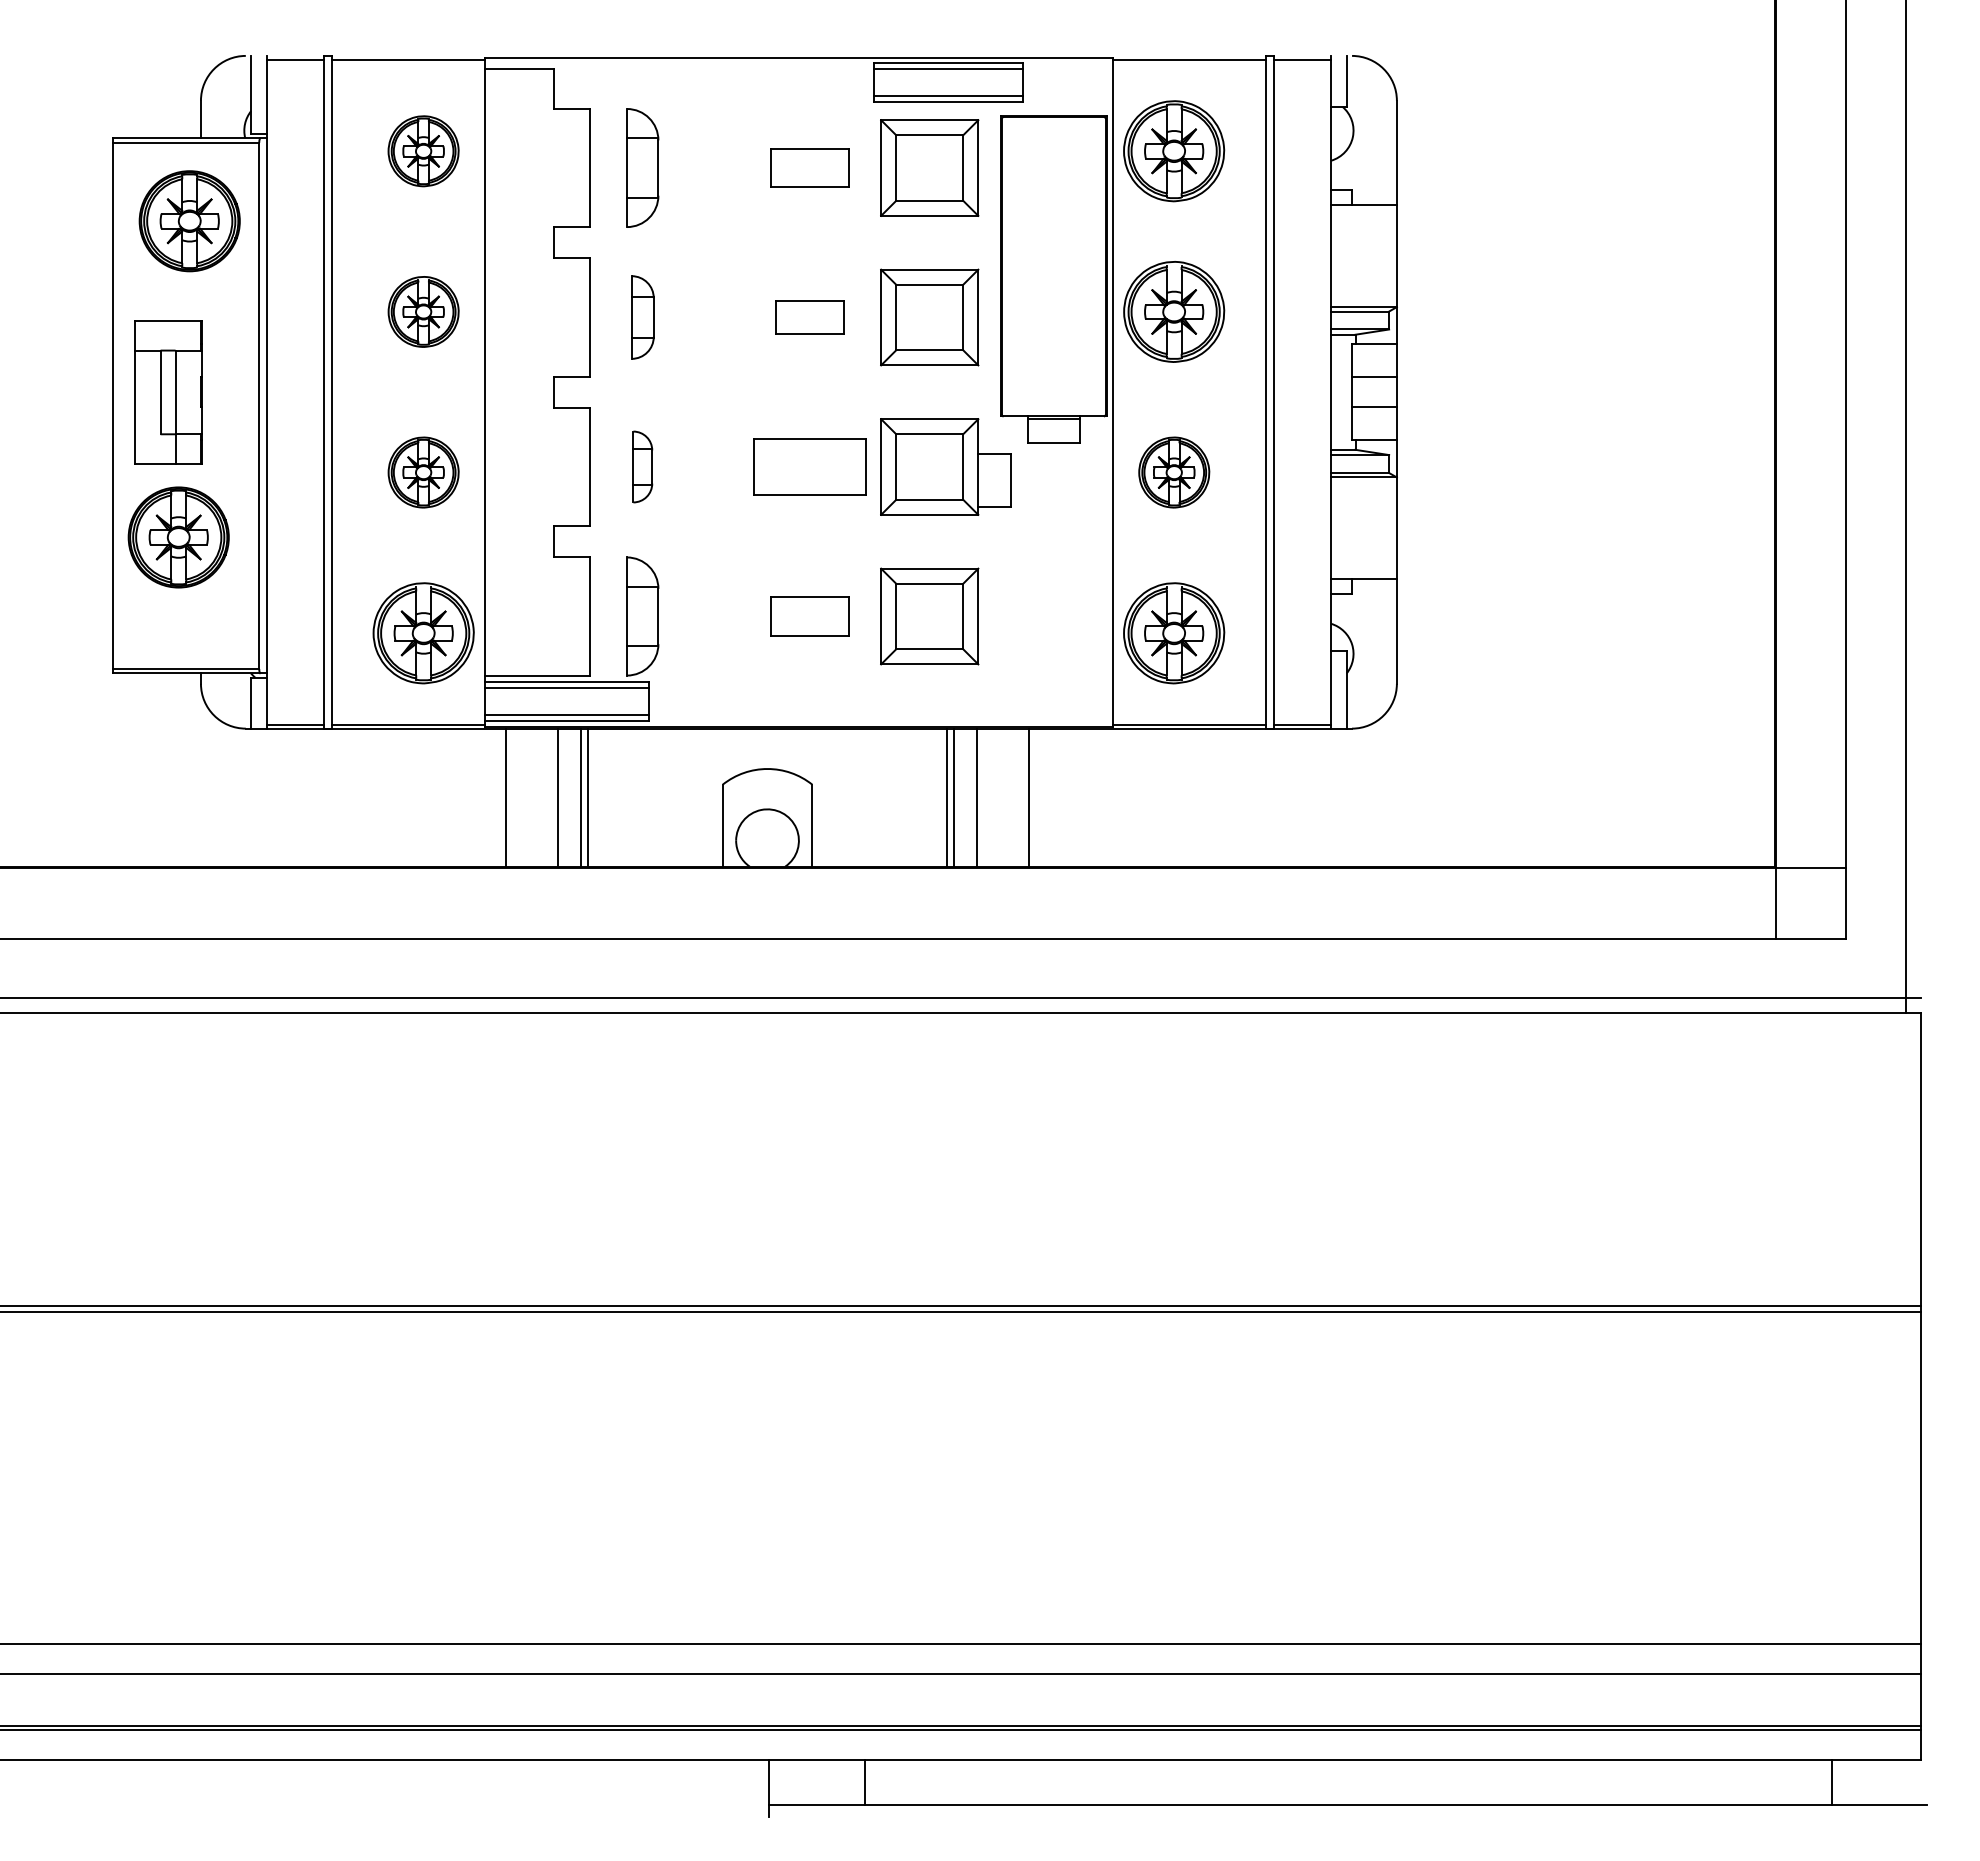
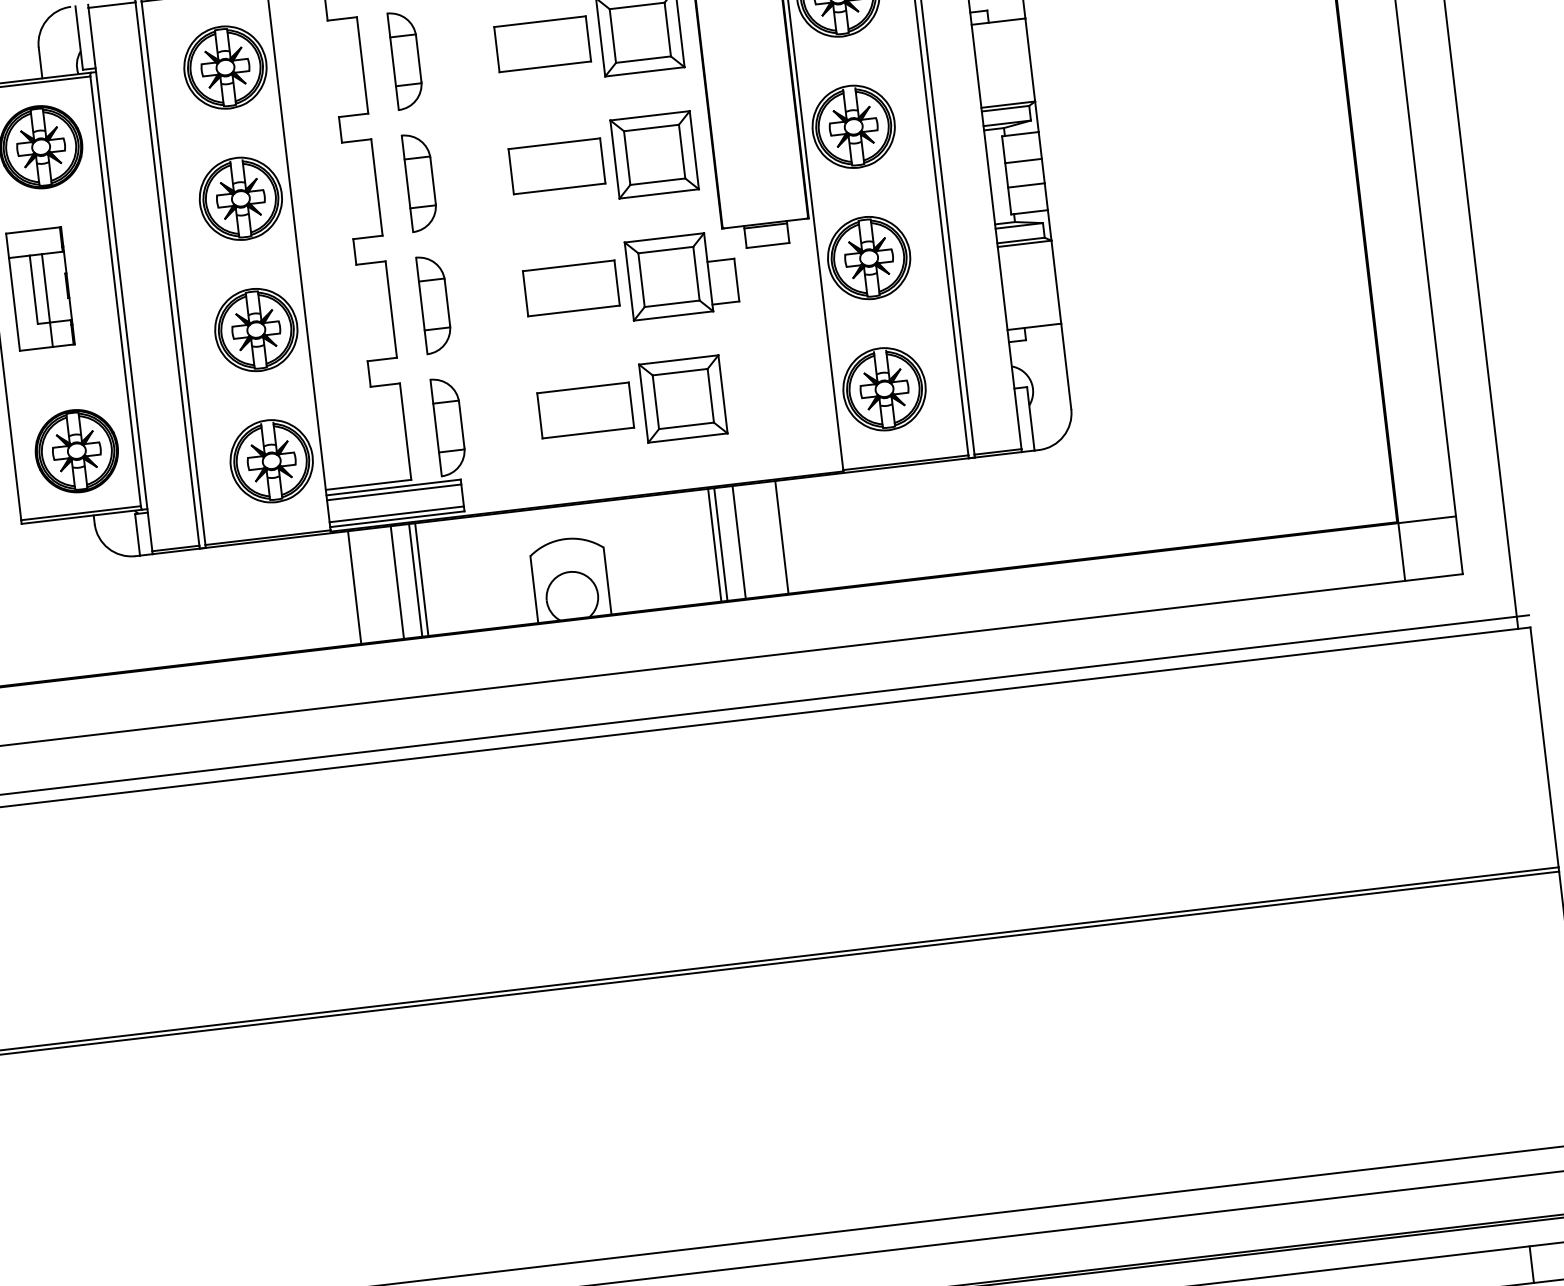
part: (423, 151) -> (225, 67), size x1.43
part: (809, 167) -> (542, 43), size x1.43
part: (423, 311) -> (240, 198), size x1.43
part: (642, 317) -> (420, 182), size x1.43
part: (809, 317) -> (556, 166), size x1.67
part: (642, 466) -> (434, 304), size x1.67
part: (423, 472) -> (256, 329), size x1.43
part: (1174, 472) -> (869, 257), size x1.43
part: (178, 537) -> (76, 451), moved
part: (809, 616) -> (585, 410), size x1.43

